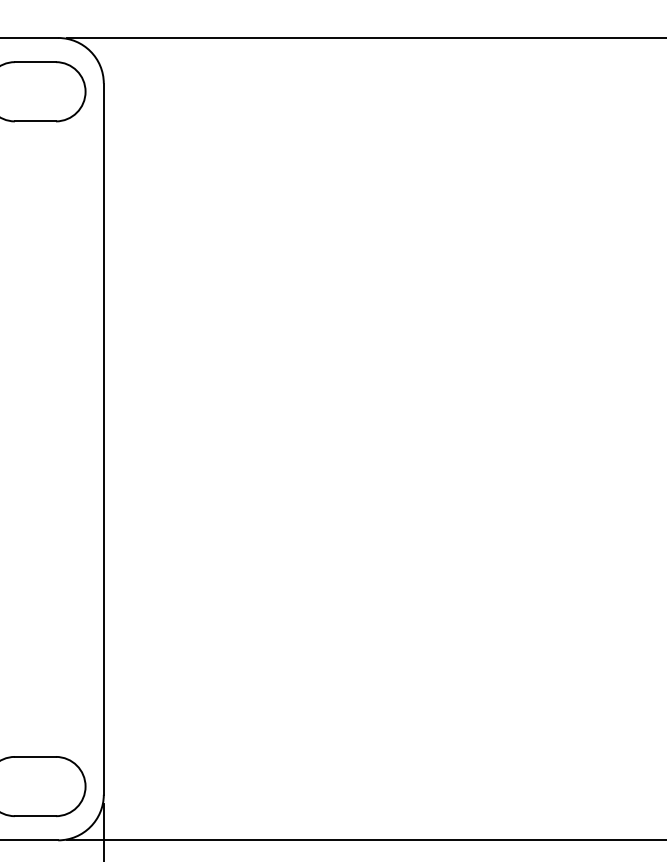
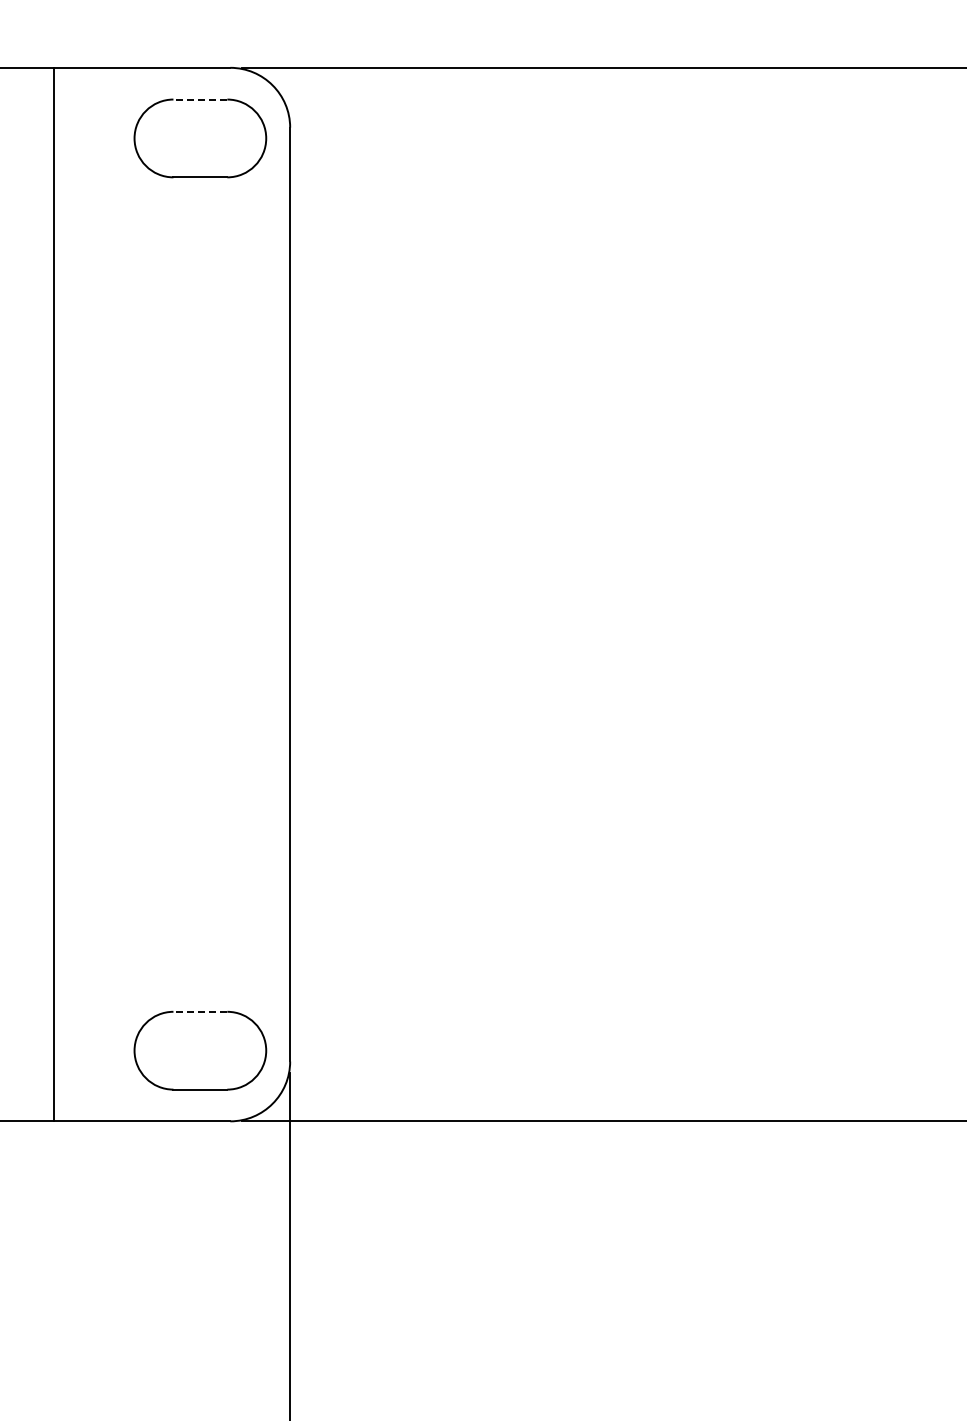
line: (35, 62) -> (200, 99), solid -> dashed
line: (35, 756) -> (200, 1011), solid -> dashed

